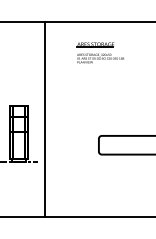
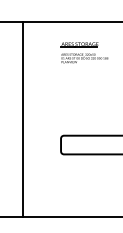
part: (99, 52) -> (83, 52), moved
line: (45, 119) -> (23, 119), moved

